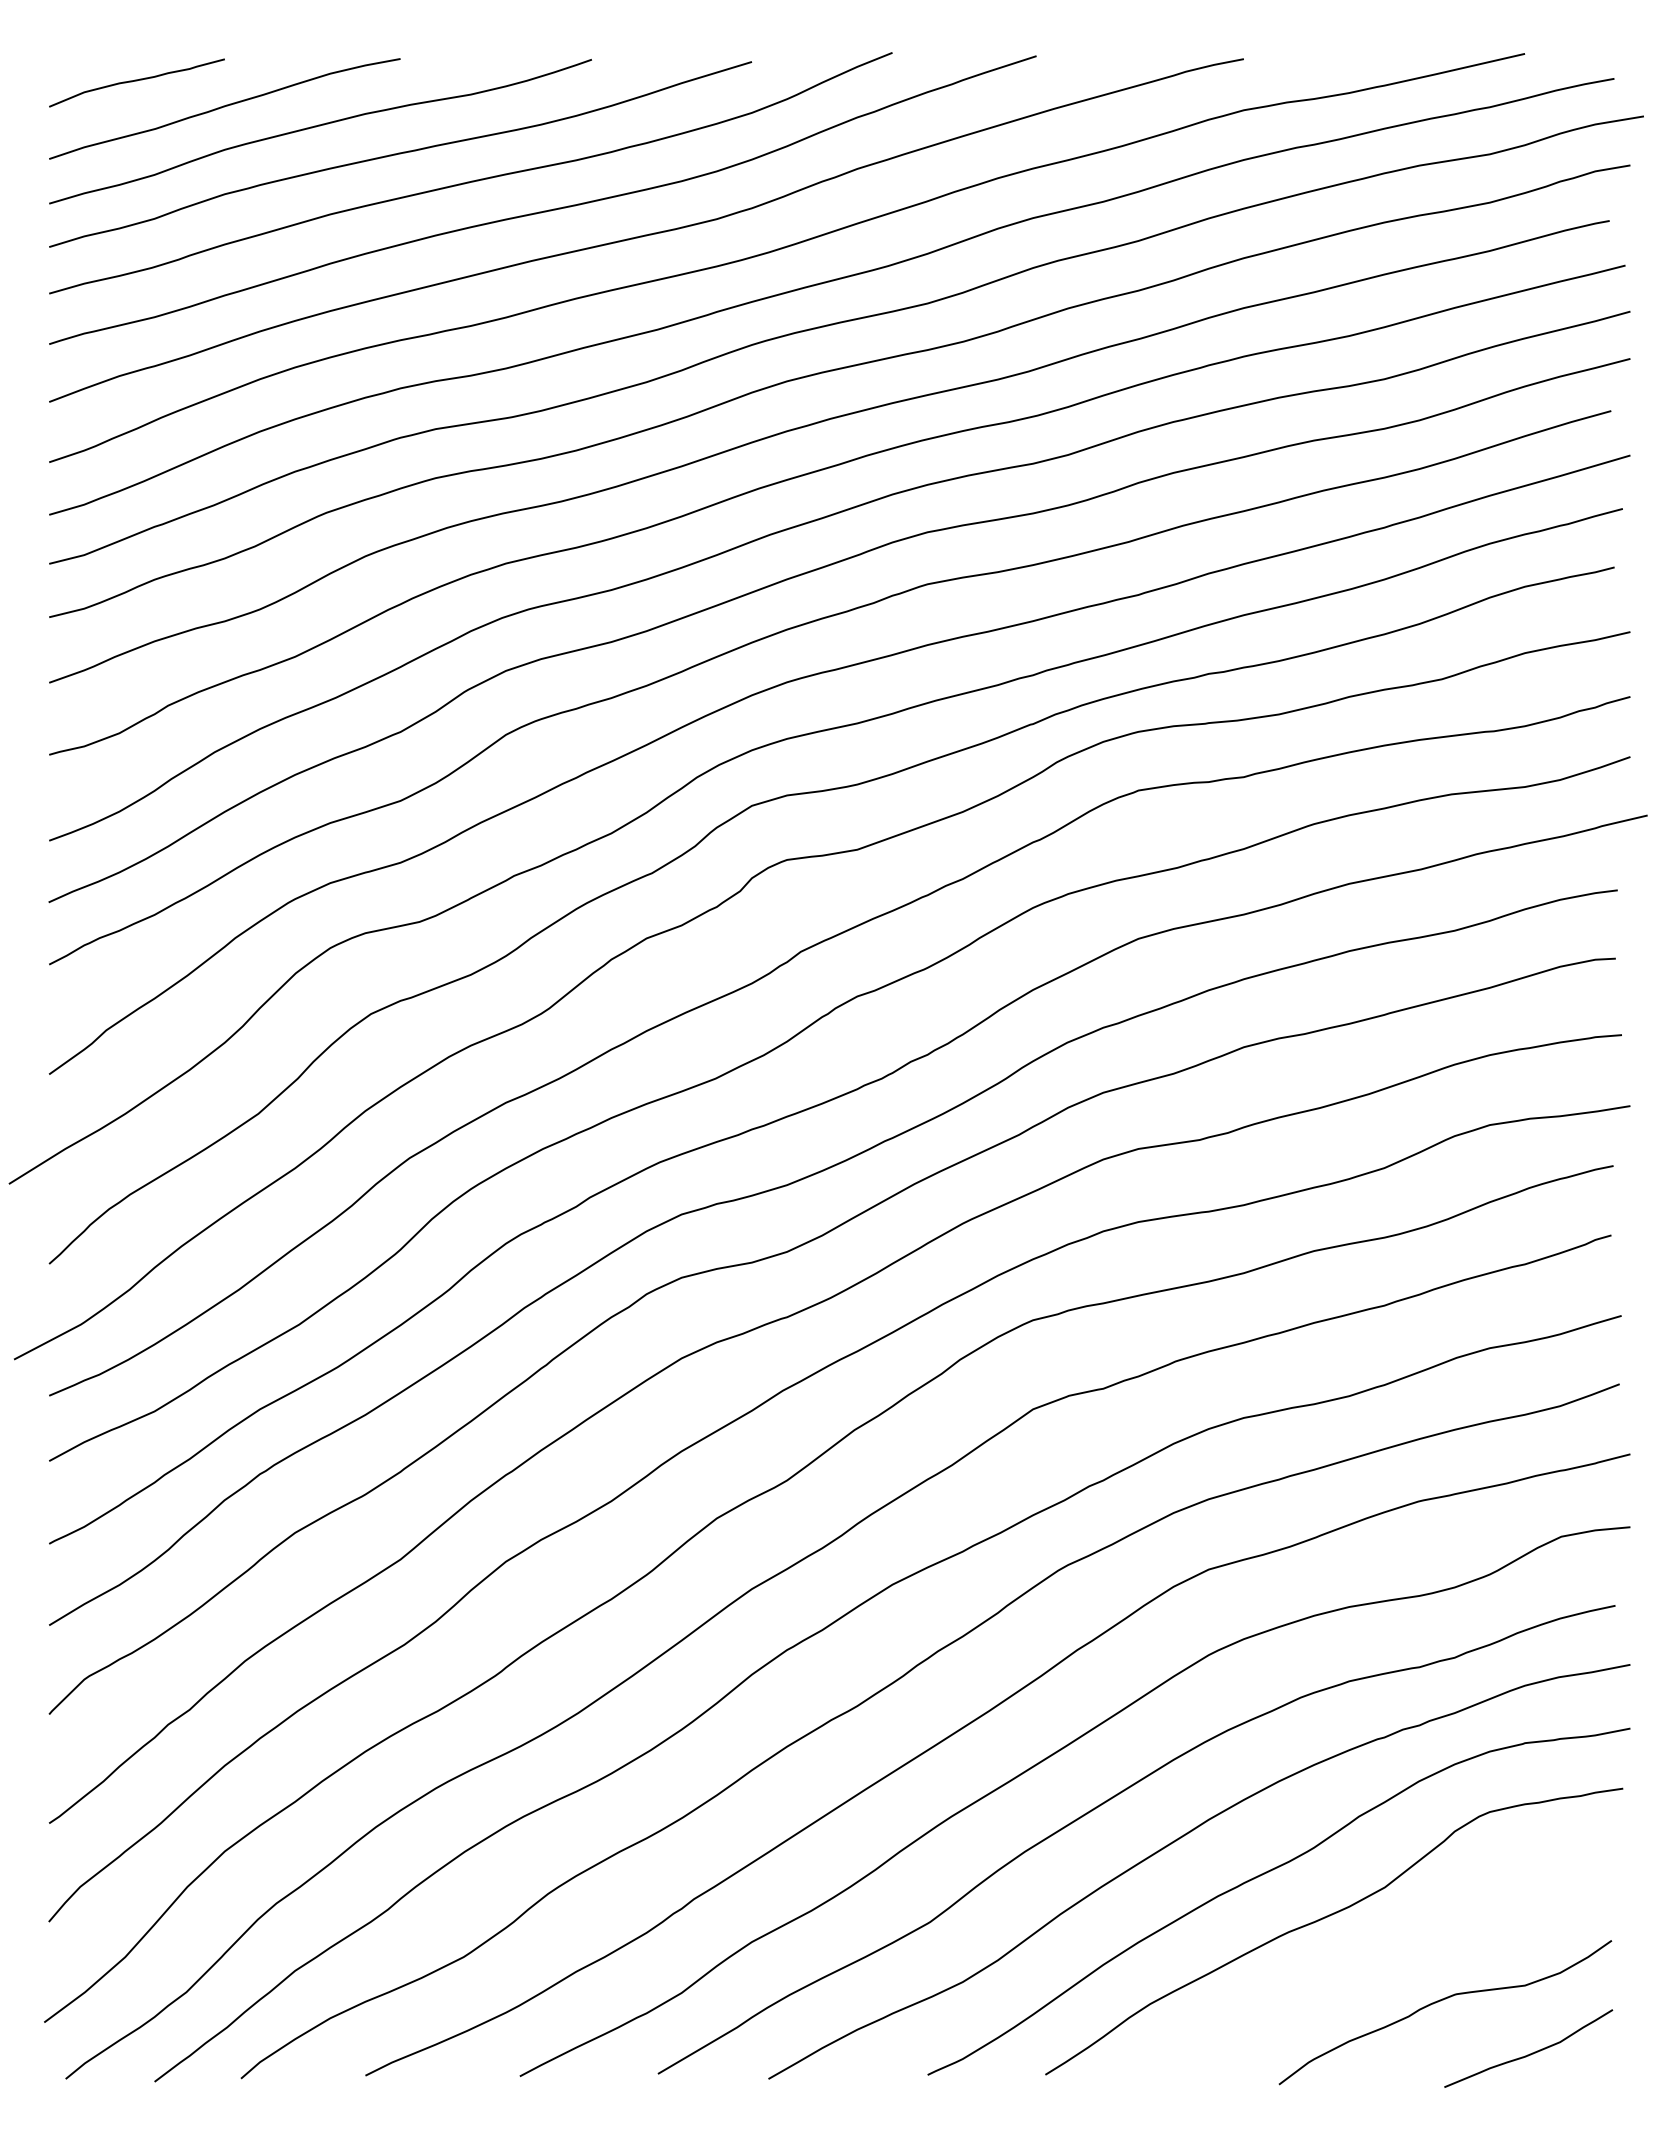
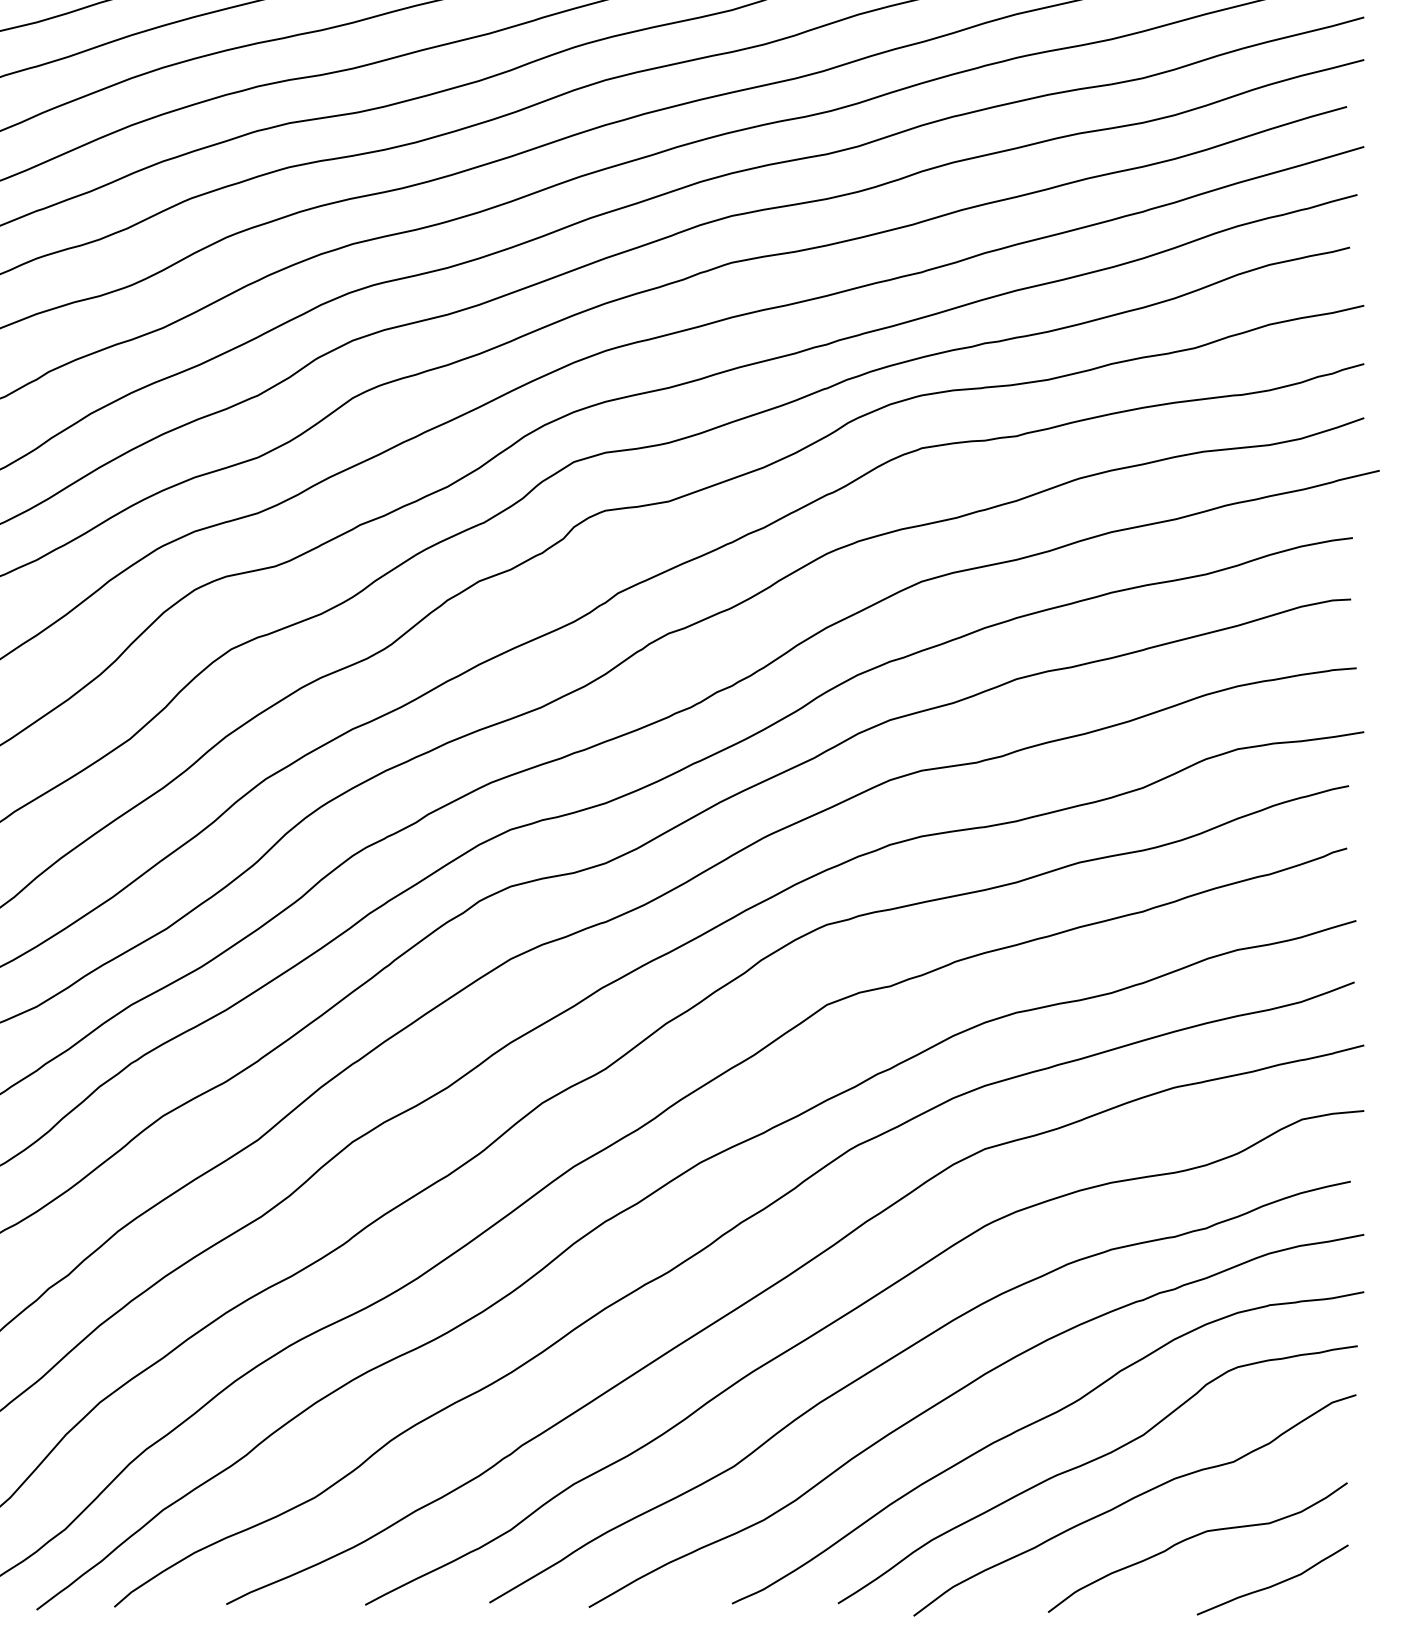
curve: (1372, 1959) -> (1132, 1499), added

